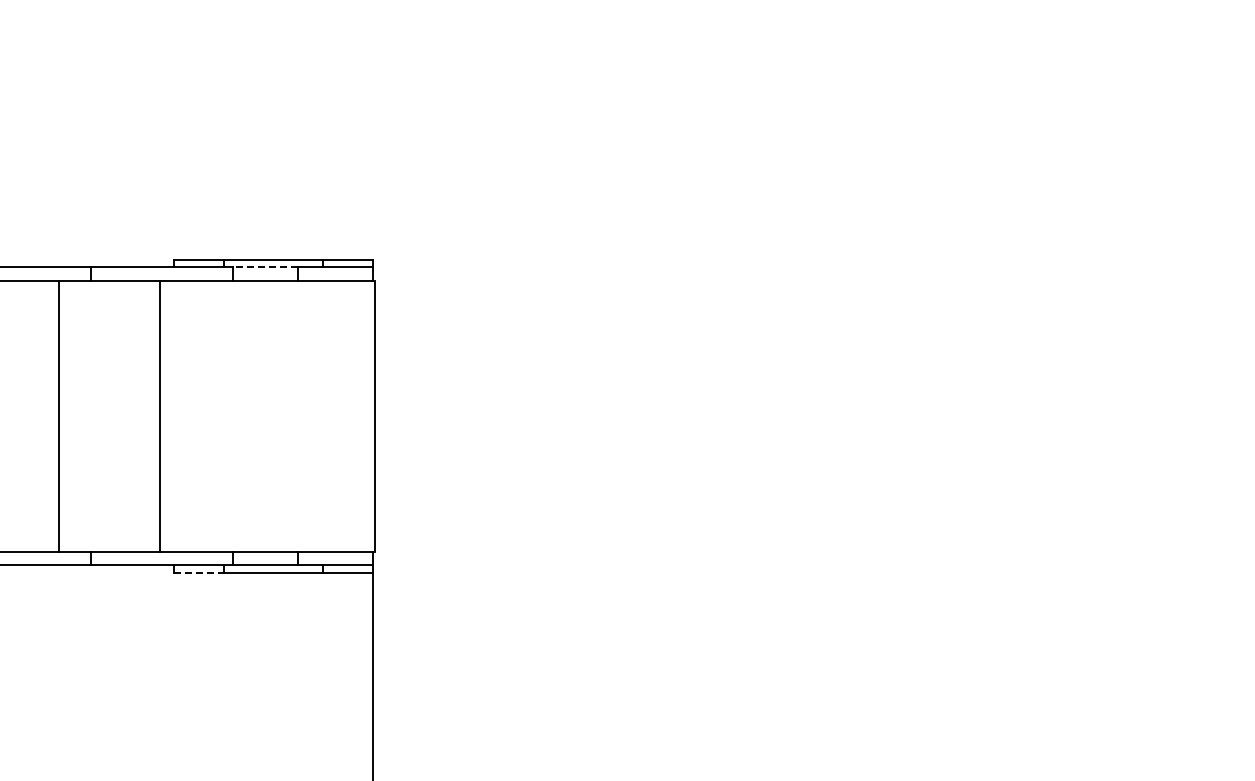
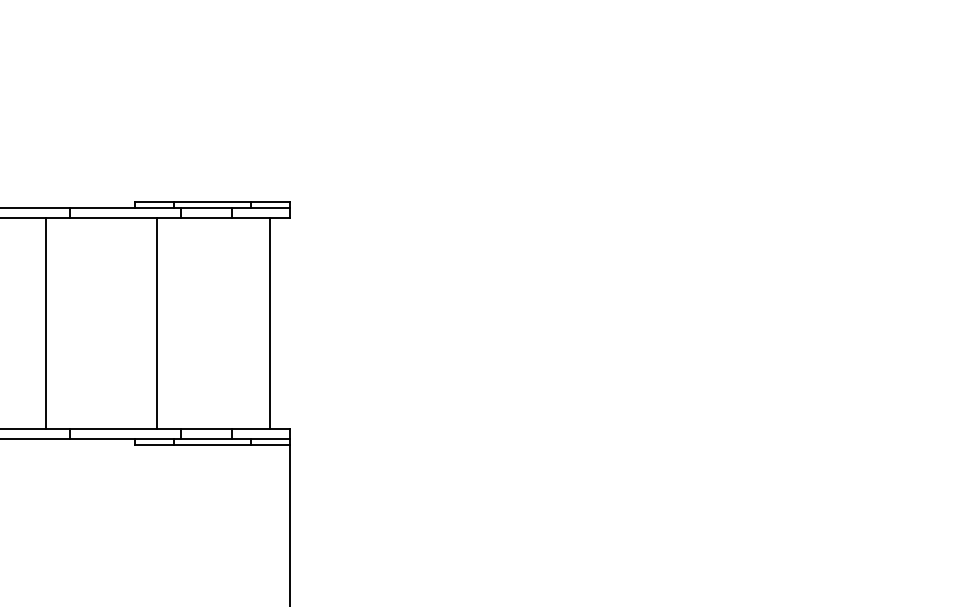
line: (265, 267) -> (206, 207), dashed -> solid
line: (159, 416) -> (156, 323), moved
line: (374, 416) -> (269, 323), moved
line: (198, 572) -> (154, 444), dashed -> solid

